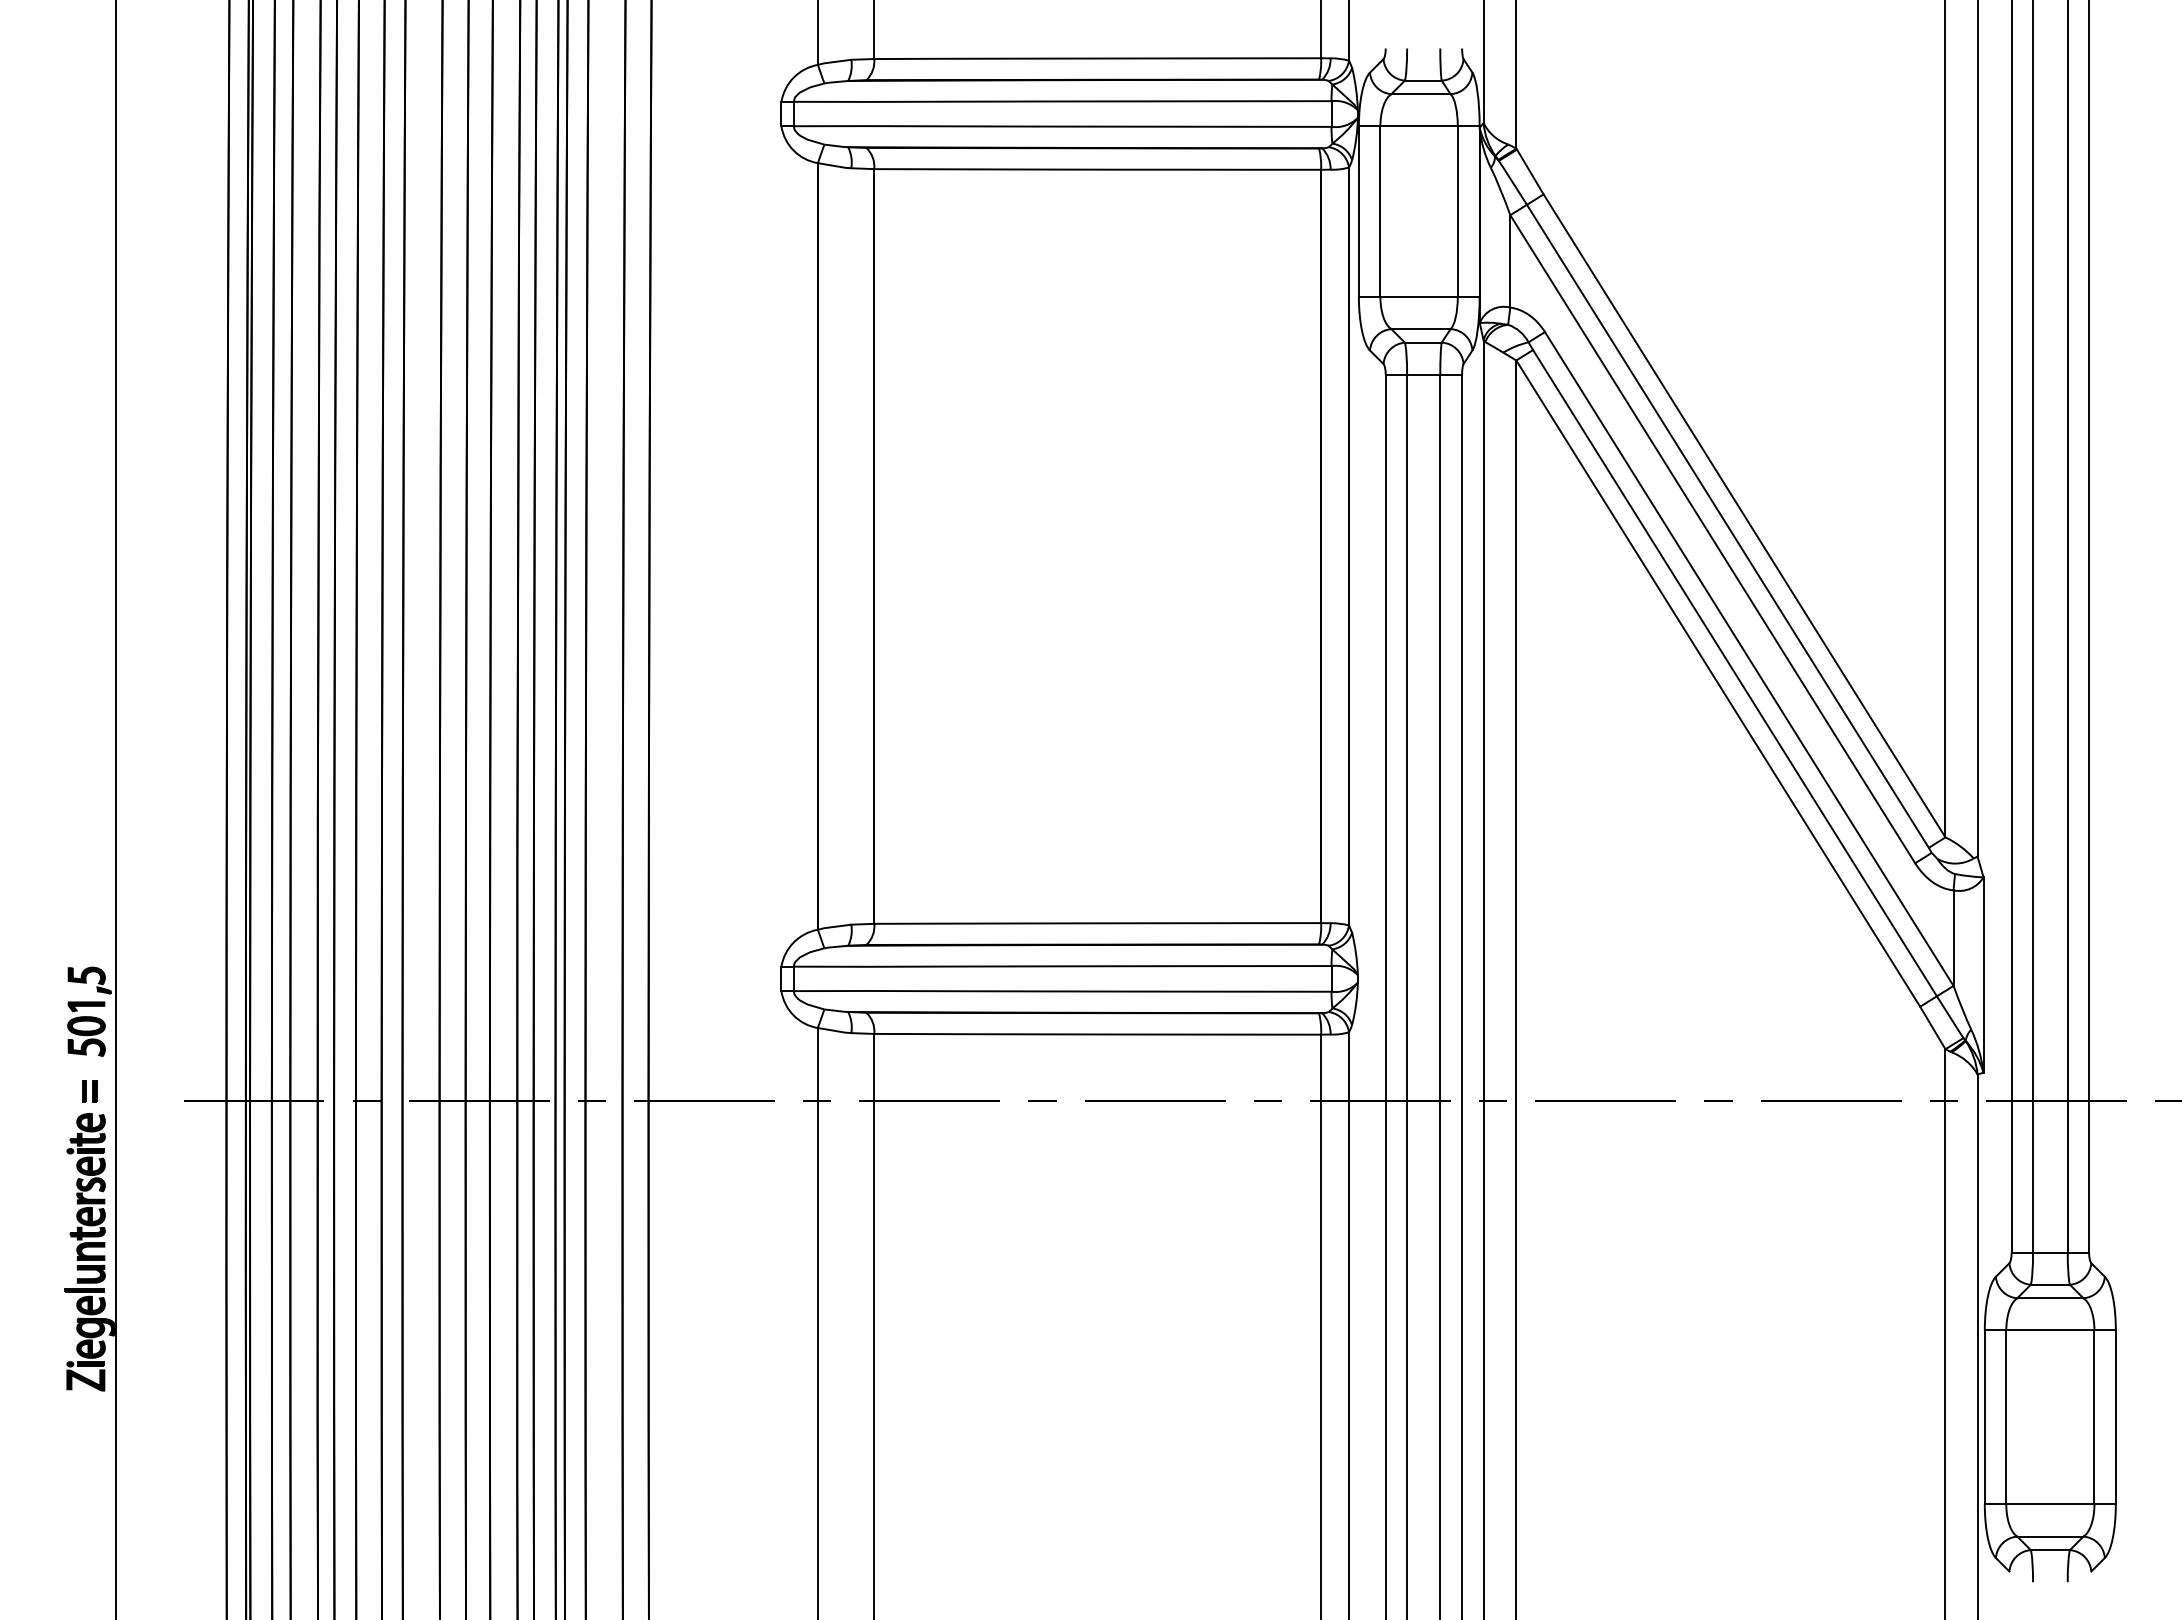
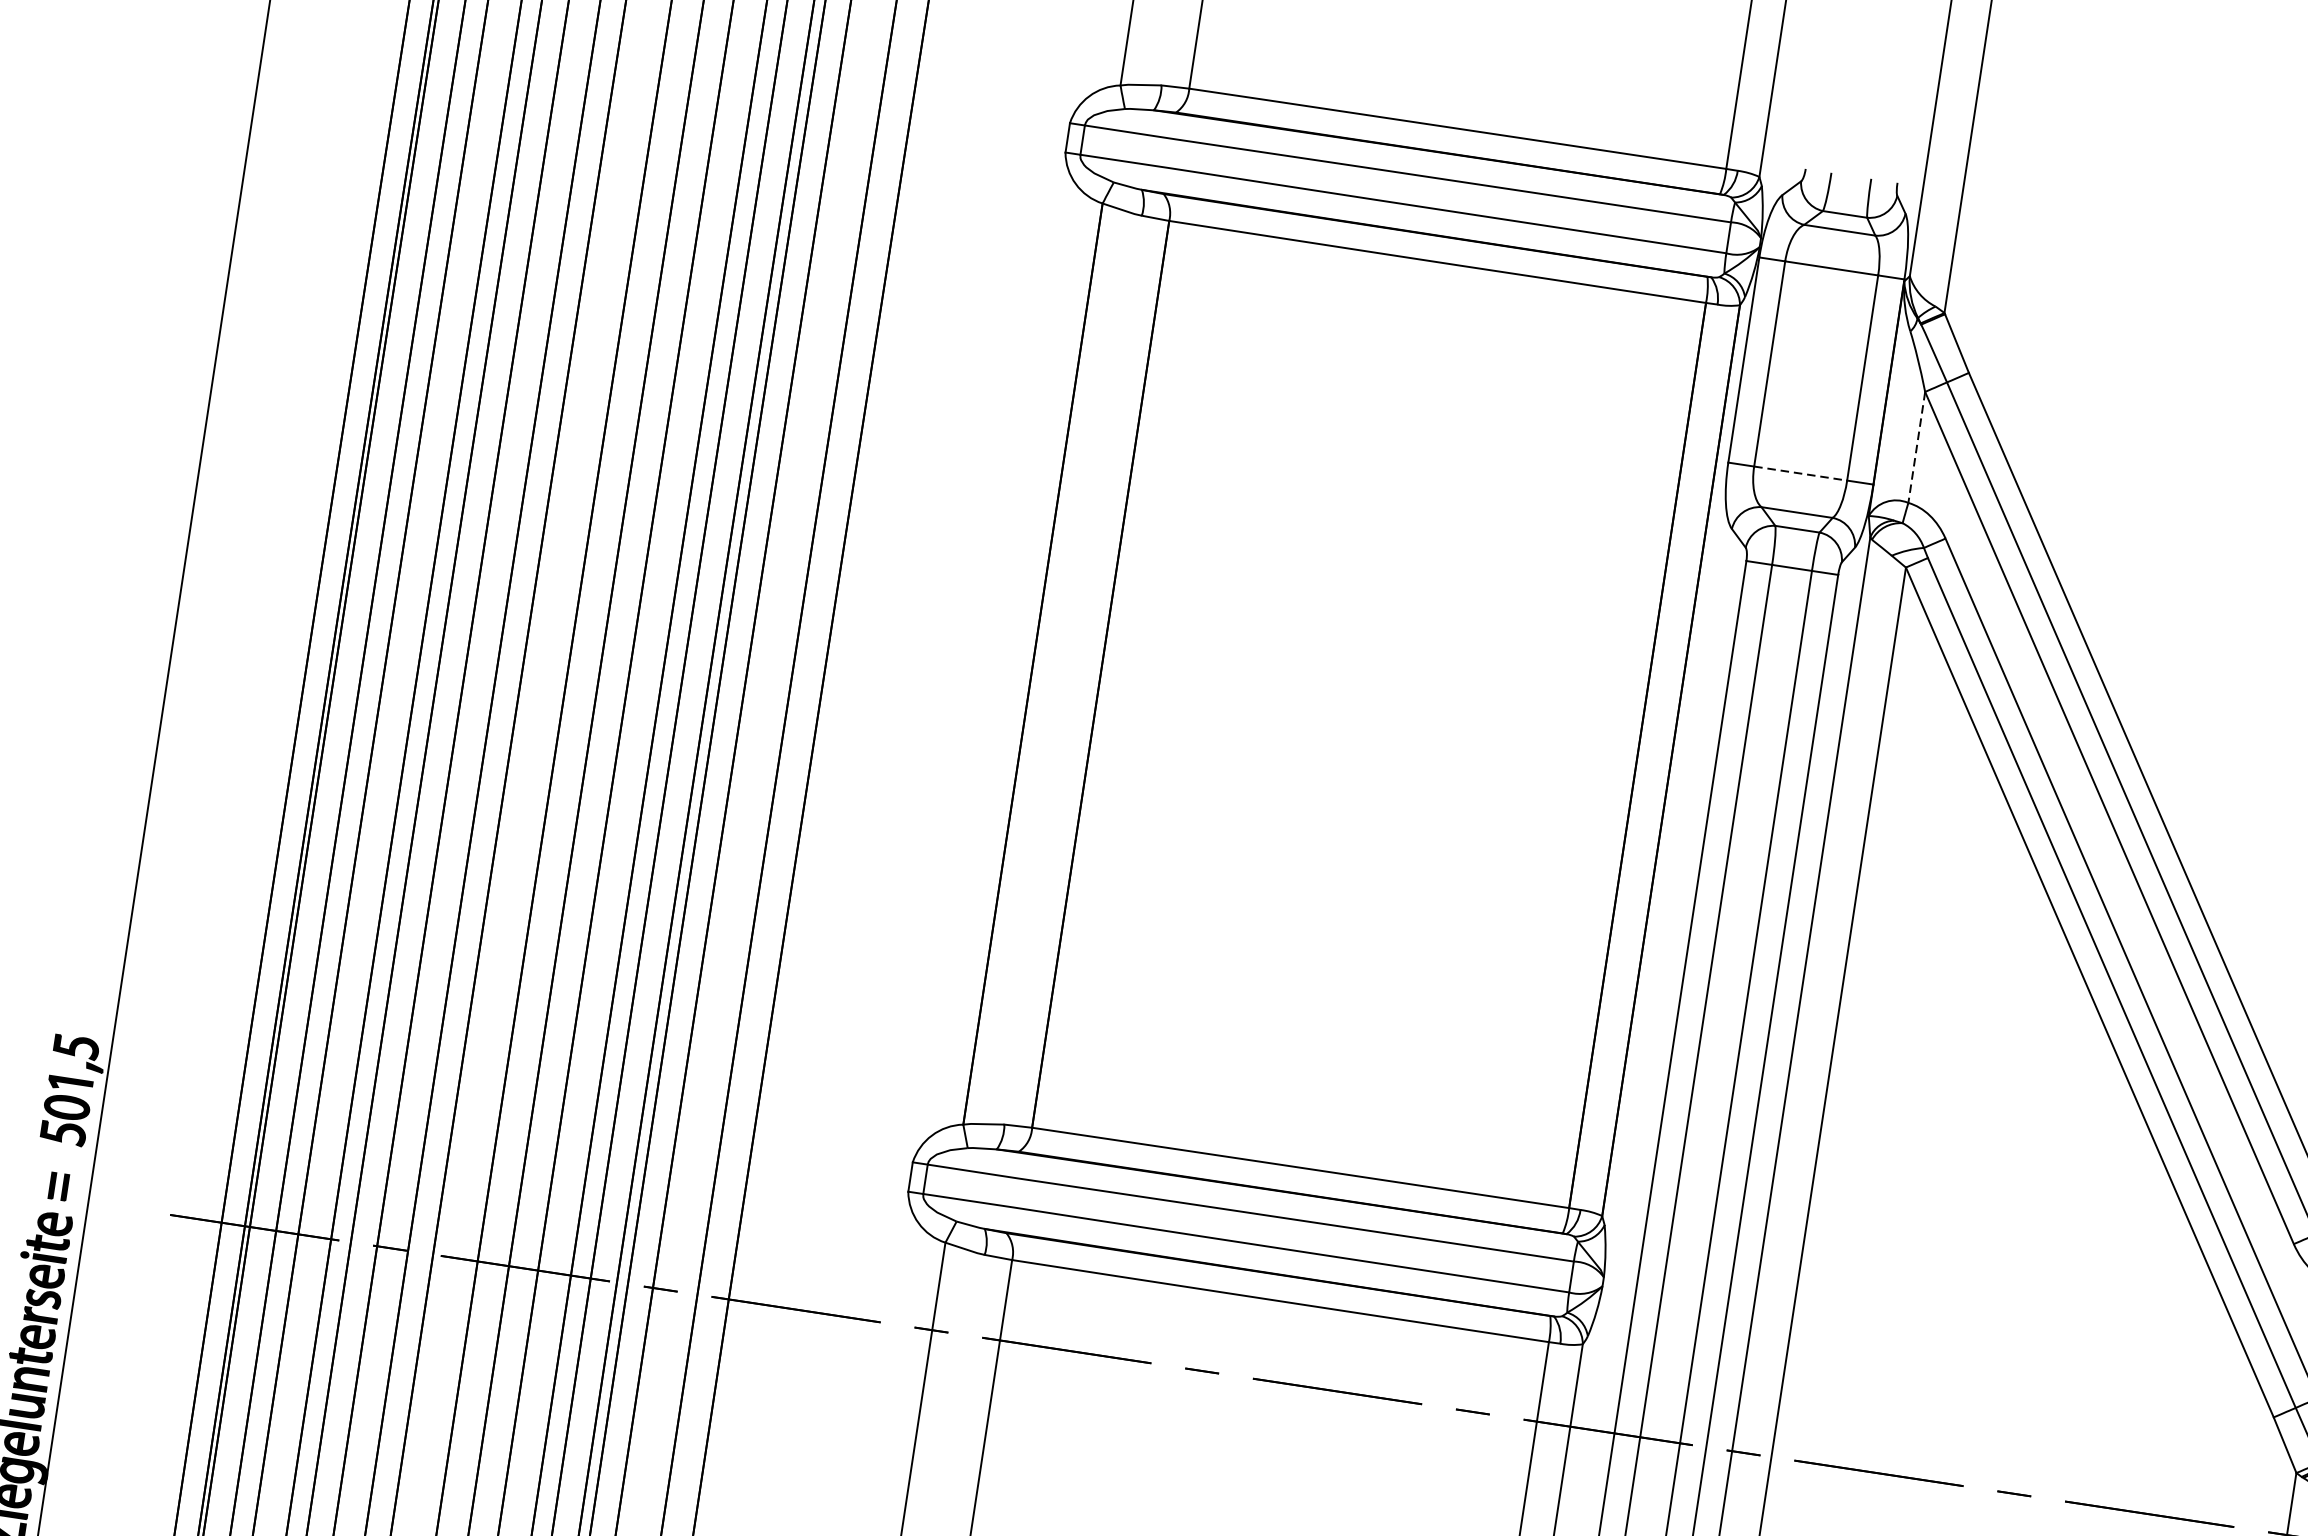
line: (1510, 261) -> (1916, 447), solid -> dashed
line: (1419, 296) -> (1801, 473), solid -> dashed

